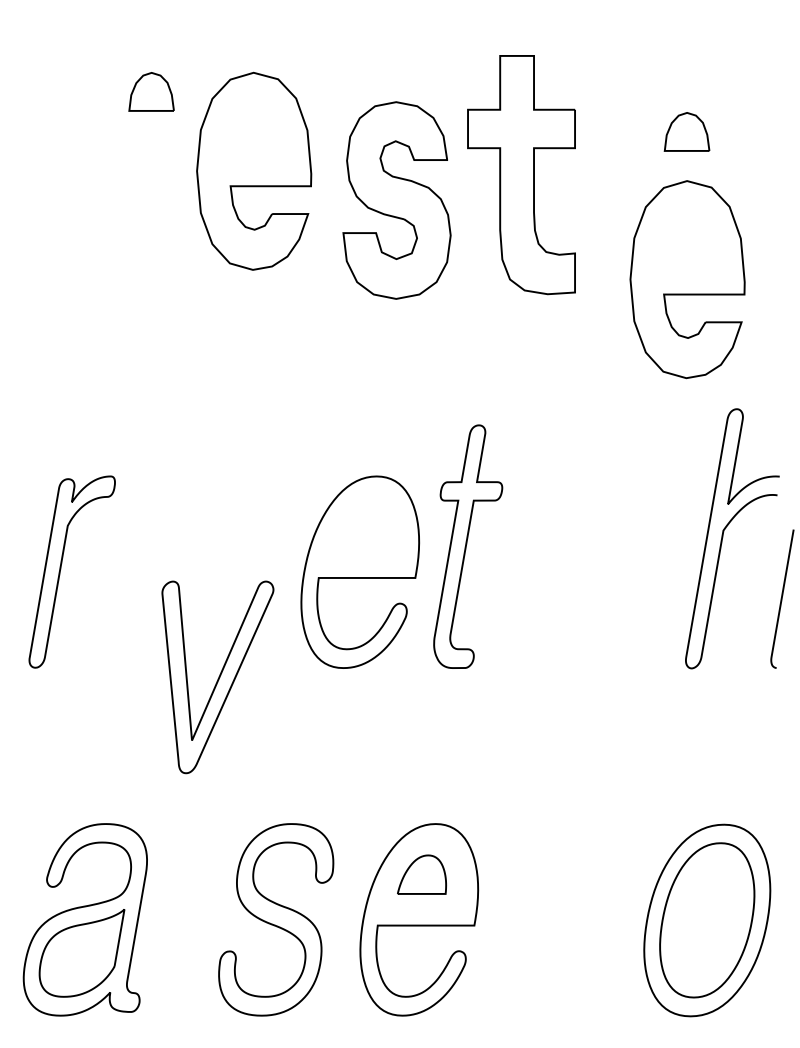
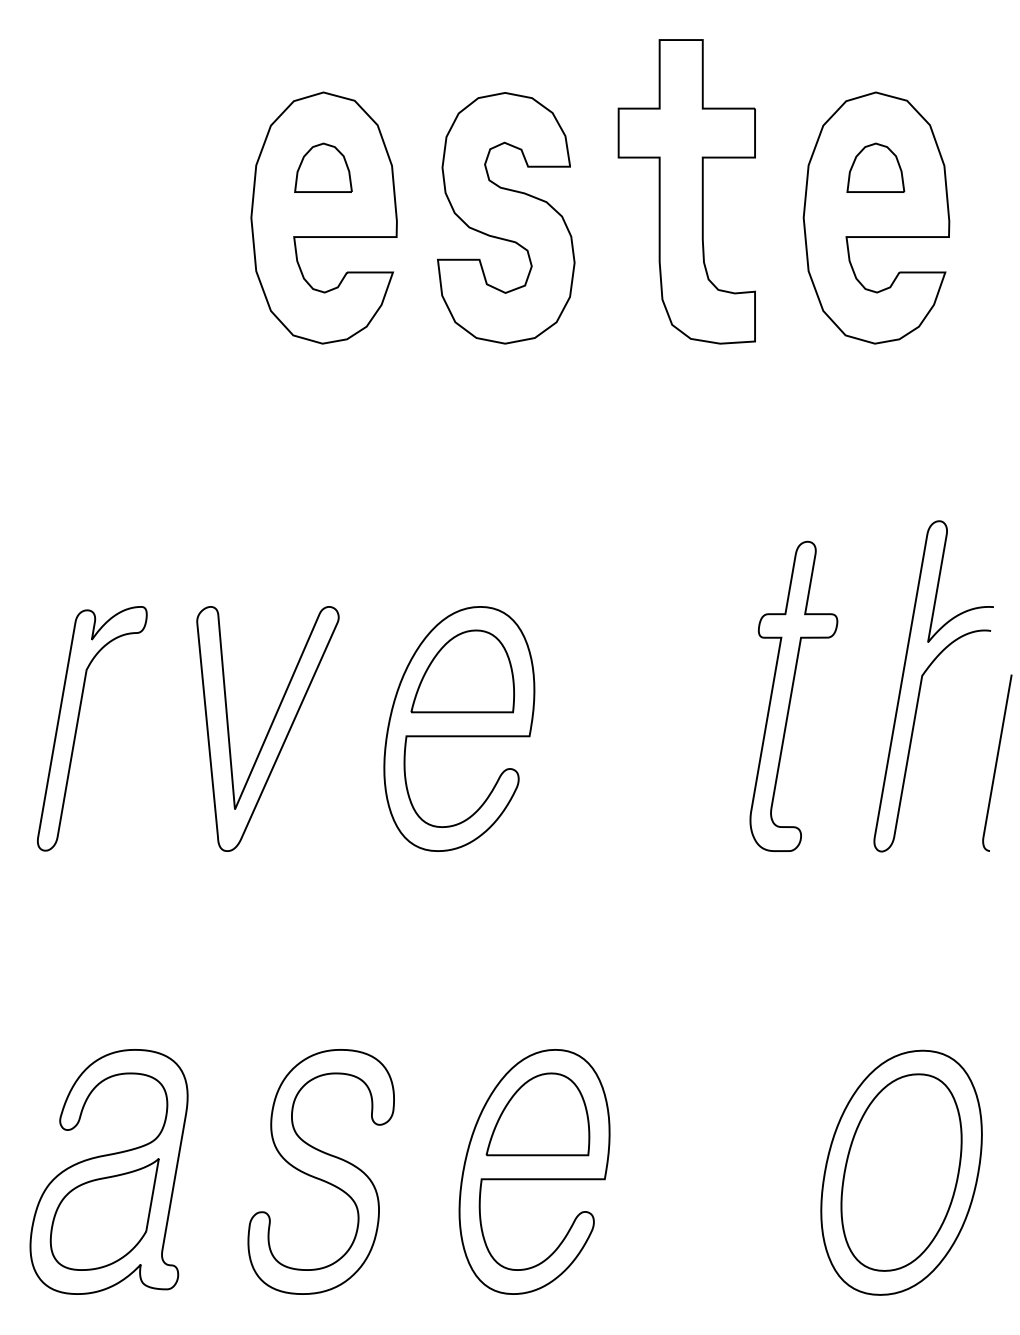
part: (151, 91) -> (323, 167), moved
part: (521, 174) -> (686, 191), moved
part: (397, 200) -> (506, 218), moved
part: (687, 279) -> (876, 217), moved
part: (362, 527) -> (462, 671), added
part: (467, 545) -> (793, 695), moved
part: (217, 677) -> (267, 728), moved
part: (421, 874) -> (537, 1114), size x1.67
part: (275, 919) -> (320, 1171), moved

